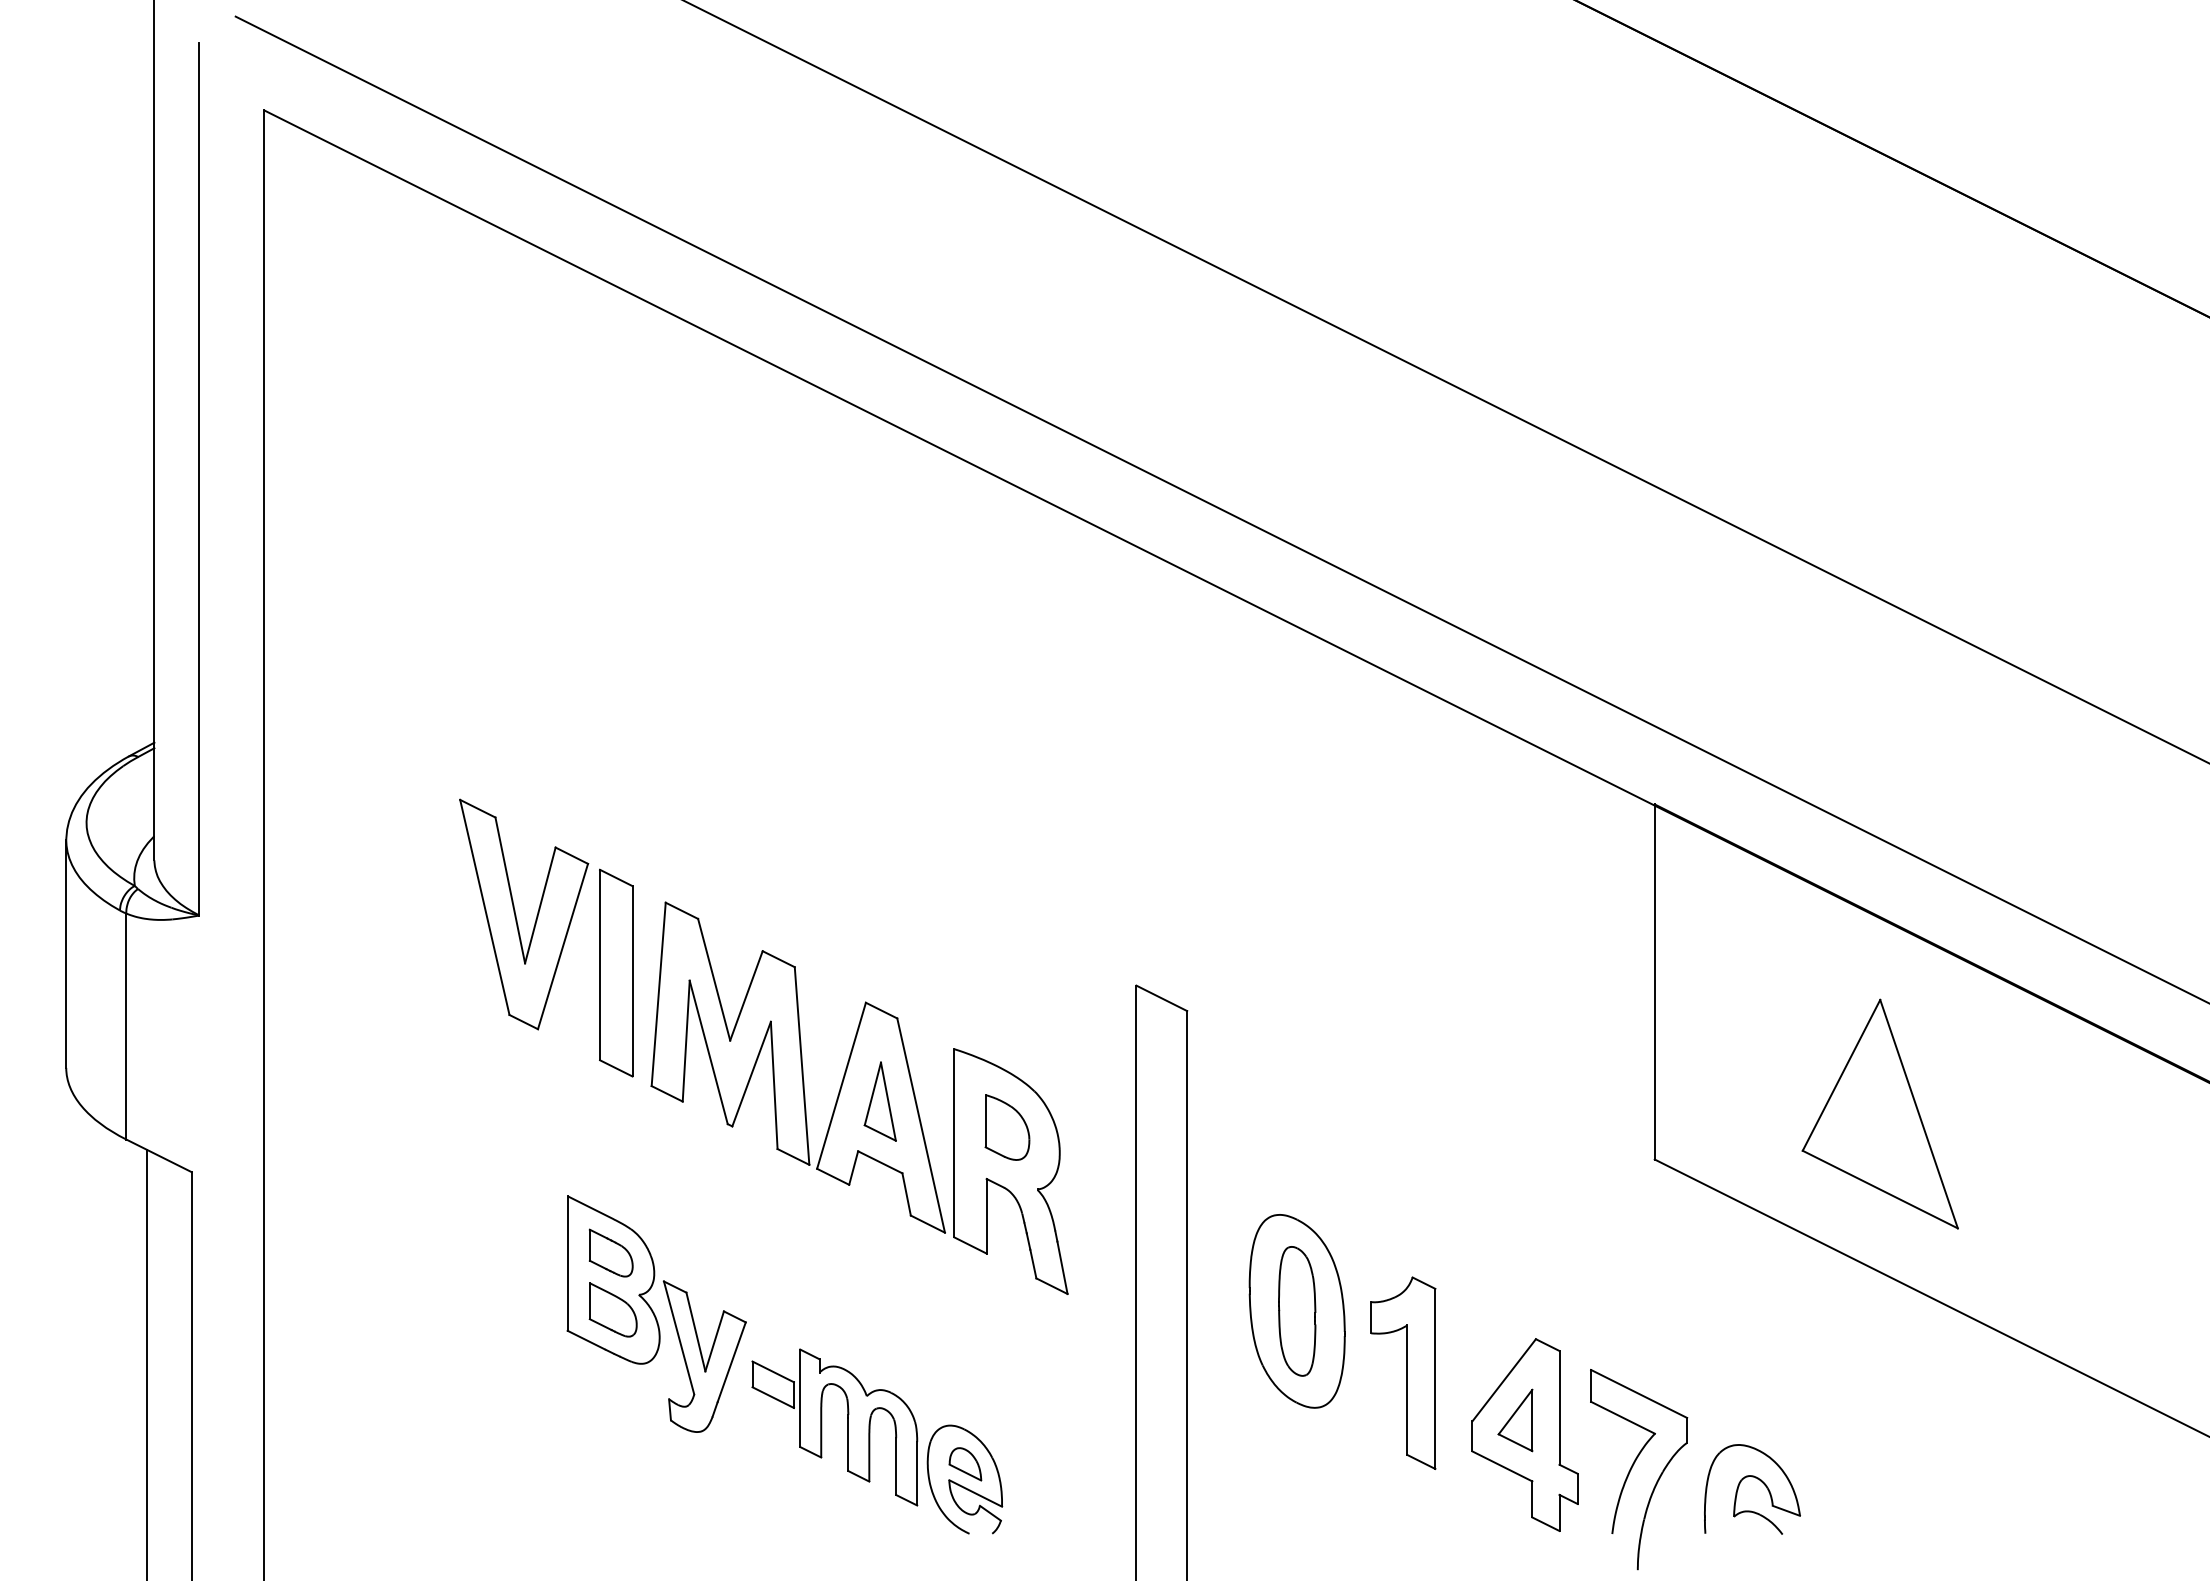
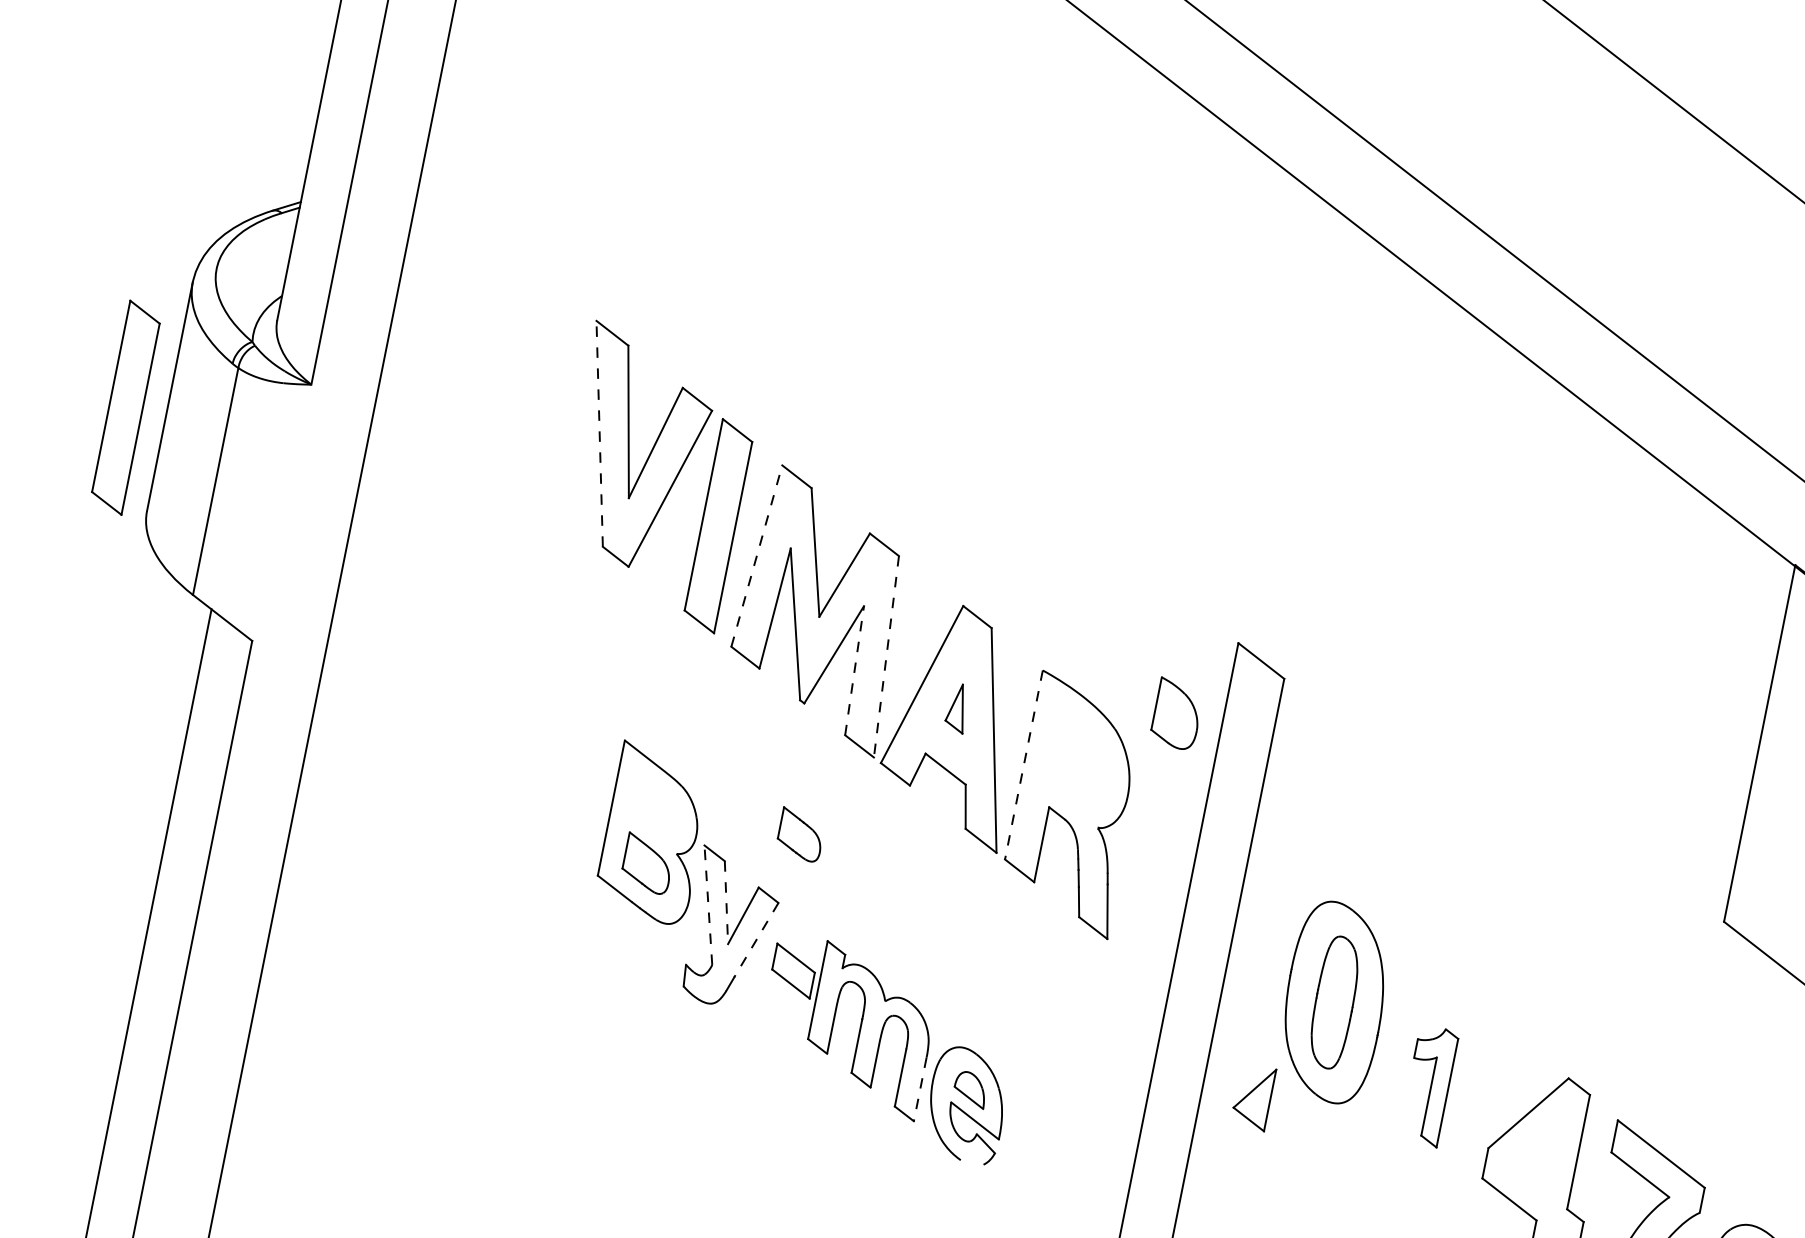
line: (484, 906) -> (599, 432), solid -> dashed
part: (26, 972) -> (126, 407), added
line: (658, 994) -> (756, 556), solid -> dashed
line: (802, 1066) -> (886, 657), solid -> dashed
line: (774, 1085) -> (854, 670), solid -> dashed
part: (879, 1101) -> (957, 707), size x0.6
part: (1007, 1127) -> (1177, 714), moved
line: (954, 1143) -> (1024, 765), solid -> dashed
part: (611, 1252) -> (801, 834), moved
line: (696, 1332) -> (726, 903), solid -> dashed
line: (678, 1337) -> (707, 904), solid -> dashed
line: (731, 1362) -> (756, 940), solid -> dashed
part: (1403, 1372) -> (1428, 1085), size x0.6
part: (1515, 1420) -> (1253, 1097), moved
line: (917, 1473) -> (920, 1089), solid -> dashed

